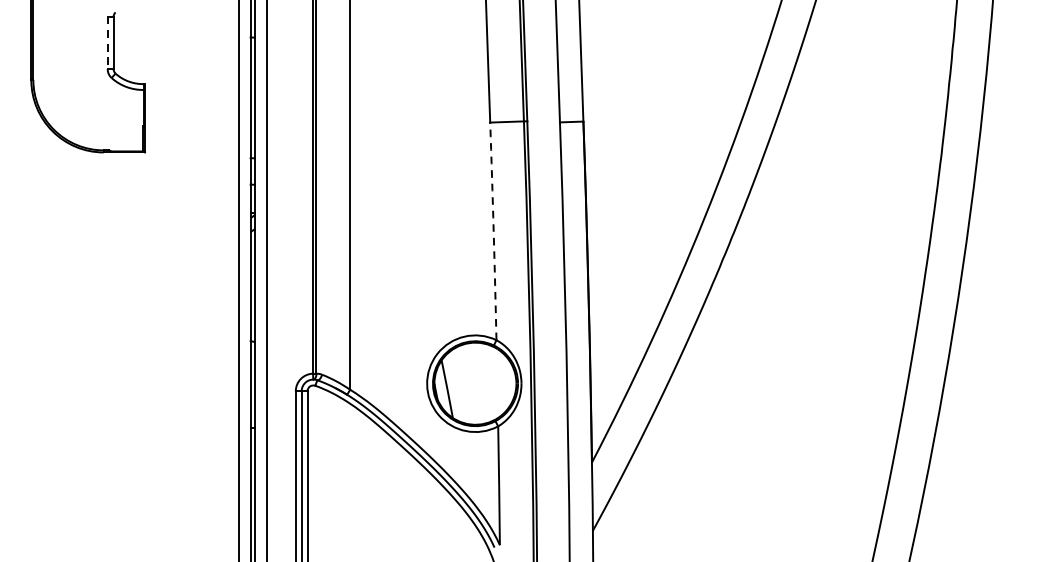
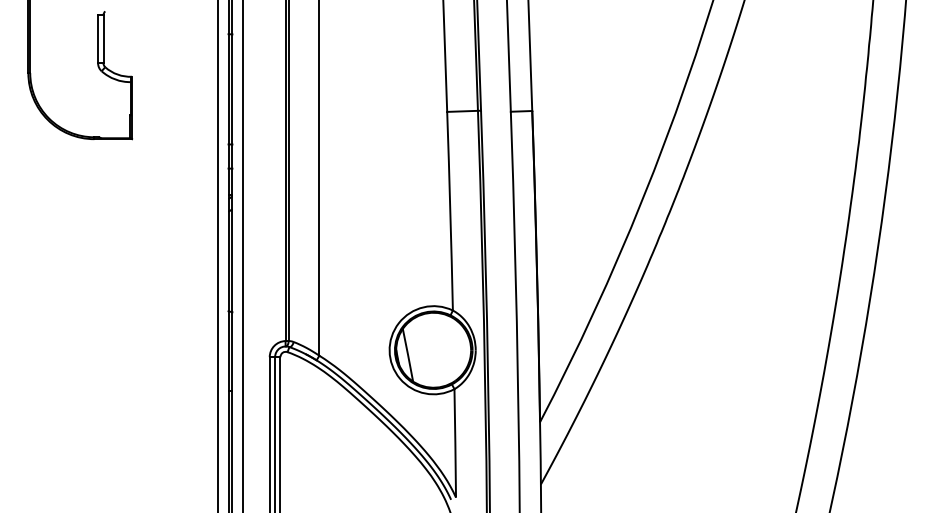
line: (108, 43) -> (98, 39), dashed -> solid
arc: (493, 231) -> (450, 211), dashed -> solid

